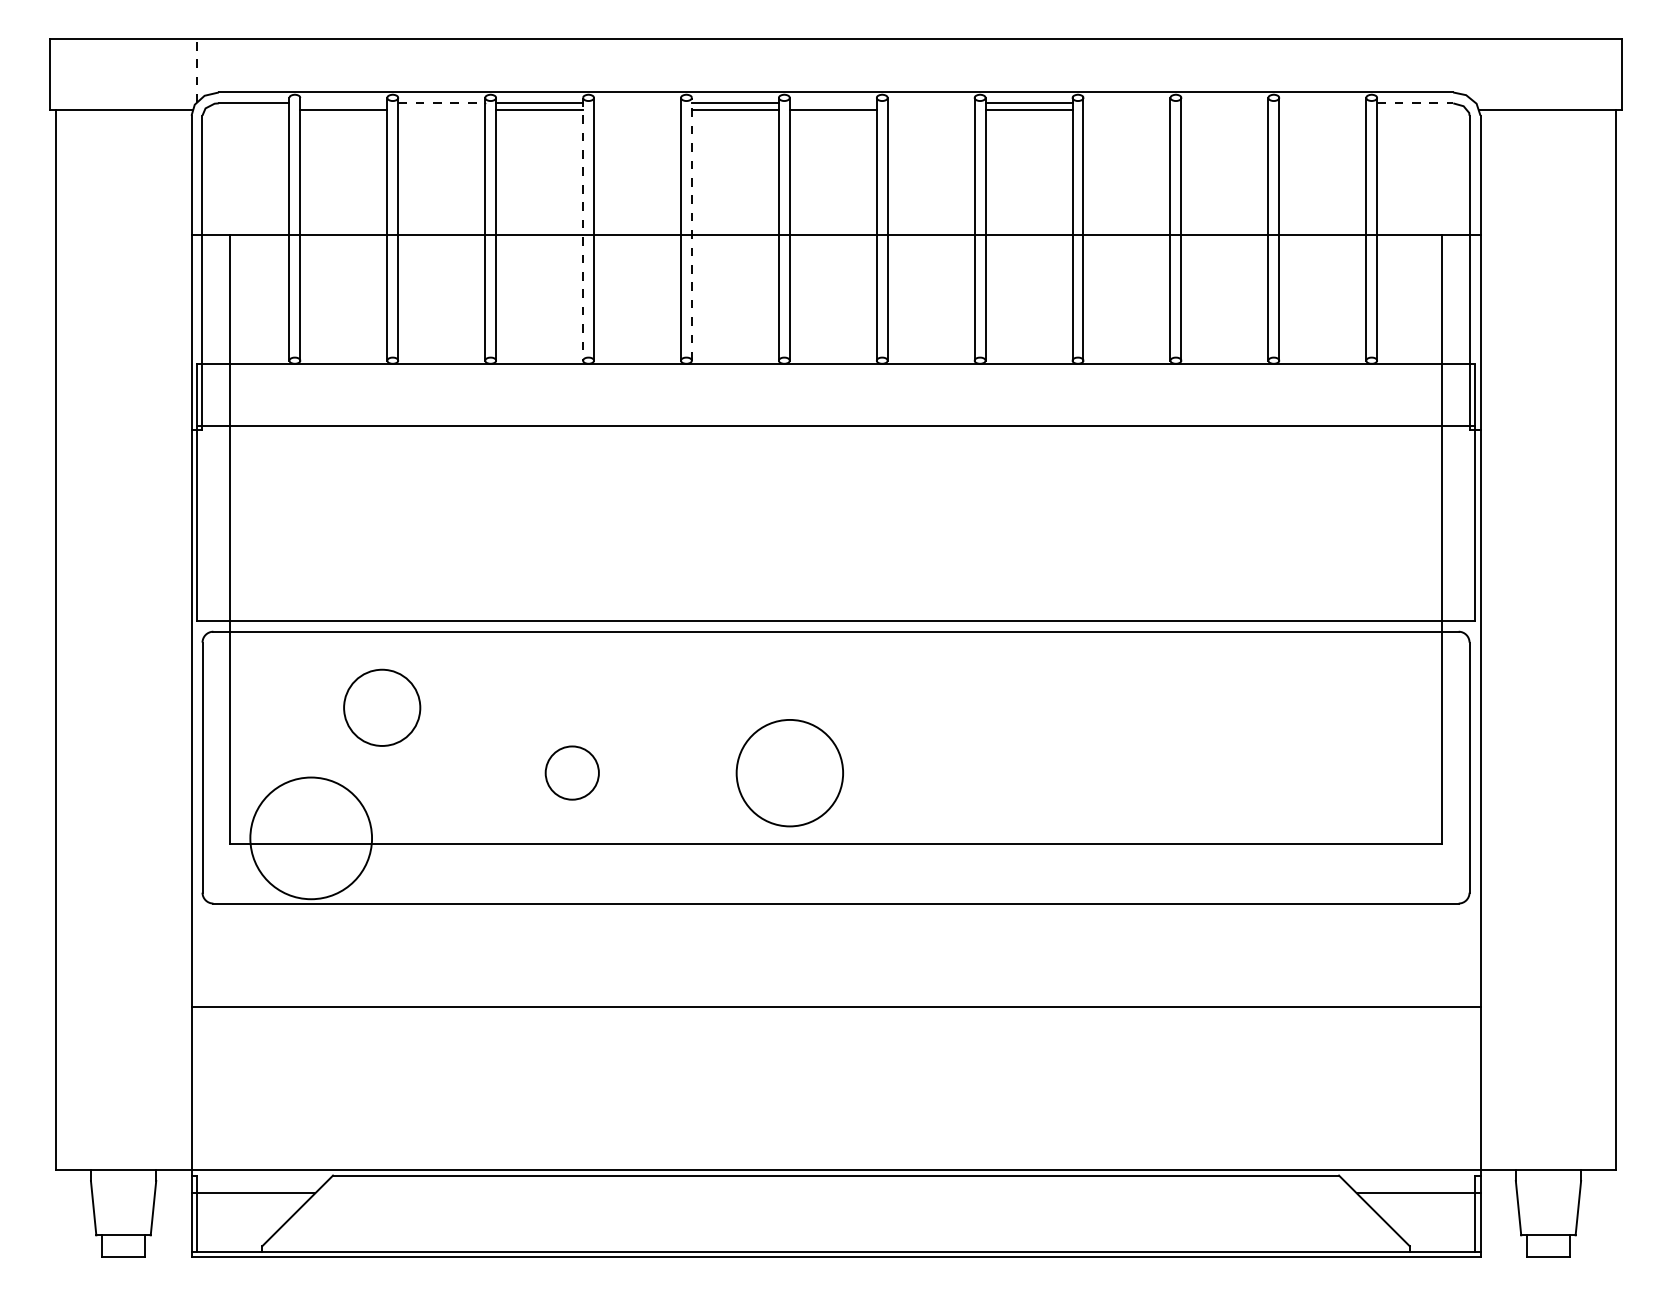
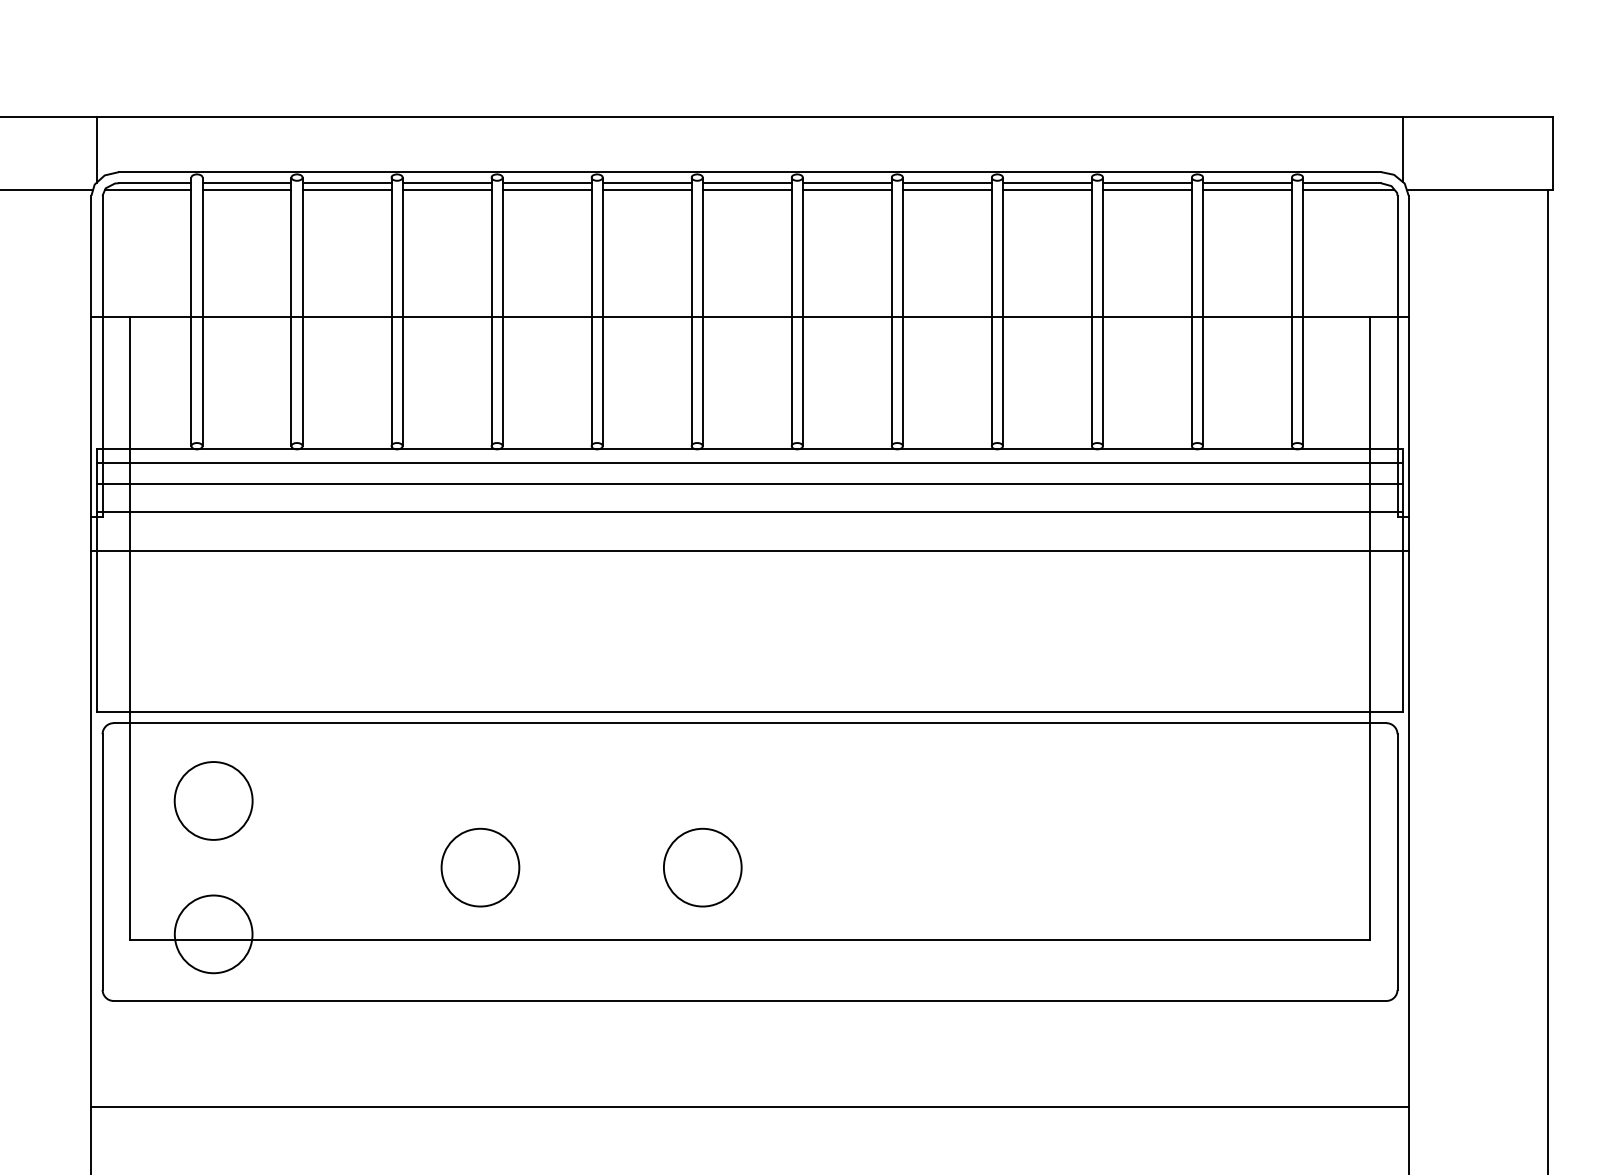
line: (197, 70) -> (97, 149), dashed -> solid
line: (1475, 70) -> (1403, 149), added
line: (343, 103) -> (246, 183), added
line: (441, 103) -> (346, 183), dashed -> solid
line: (637, 103) -> (547, 183), added
line: (832, 103) -> (746, 183), added
line: (930, 103) -> (846, 183), added
line: (1126, 103) -> (1046, 183), added
line: (1224, 103) -> (1147, 183), added
line: (1322, 103) -> (1247, 183), added
line: (1415, 103) -> (1342, 183), dashed -> solid
line: (247, 109) -> (148, 189), added
line: (441, 109) -> (346, 189), added
line: (637, 109) -> (547, 189), added
line: (930, 109) -> (846, 189), added
line: (1126, 109) -> (1046, 189), added
line: (1224, 109) -> (1147, 189), added
line: (1322, 109) -> (1247, 189), added
line: (1421, 109) -> (1348, 189), added
line: (691, 228) -> (602, 311), dashed -> solid
line: (583, 229) -> (491, 312), dashed -> solid
line: (836, 376) -> (750, 462), added
line: (836, 397) -> (750, 483), added
line: (835, 463) -> (749, 551), added
circle: (382, 707) -> (213, 800), moved
circle: (572, 772) -> (480, 867), size x1.43
circle: (789, 772) -> (702, 867), size x0.71
circle: (311, 838) -> (213, 934), size x0.62

